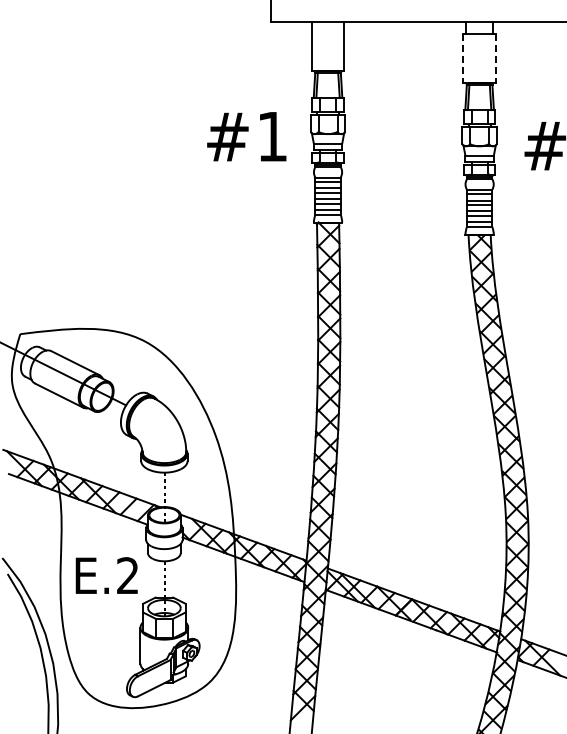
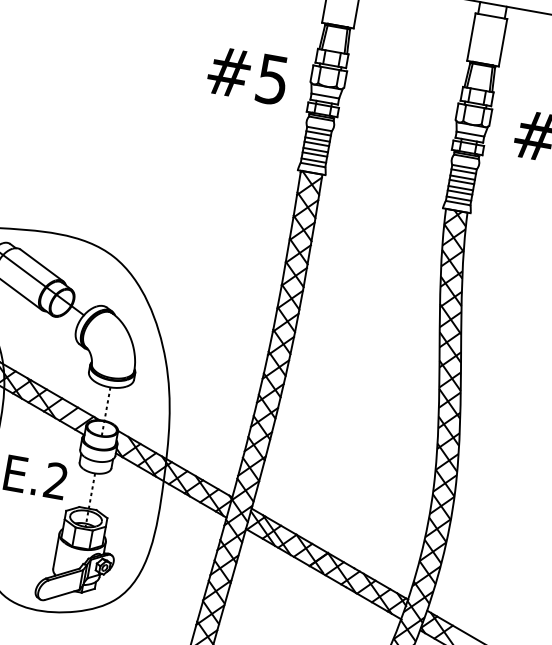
line: (463, 59) -> (471, 37), dashed -> solid
line: (495, 59) -> (502, 43), dashed -> solid
text: (272, 137) -> (272, 80), #1 -> #5

